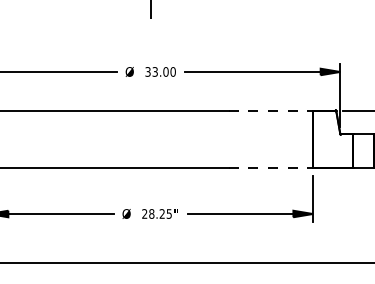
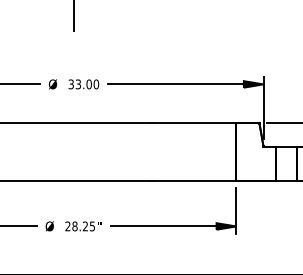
line: (271, 110) -> (194, 122), dashed -> solid
line: (271, 168) -> (194, 180), dashed -> solid

